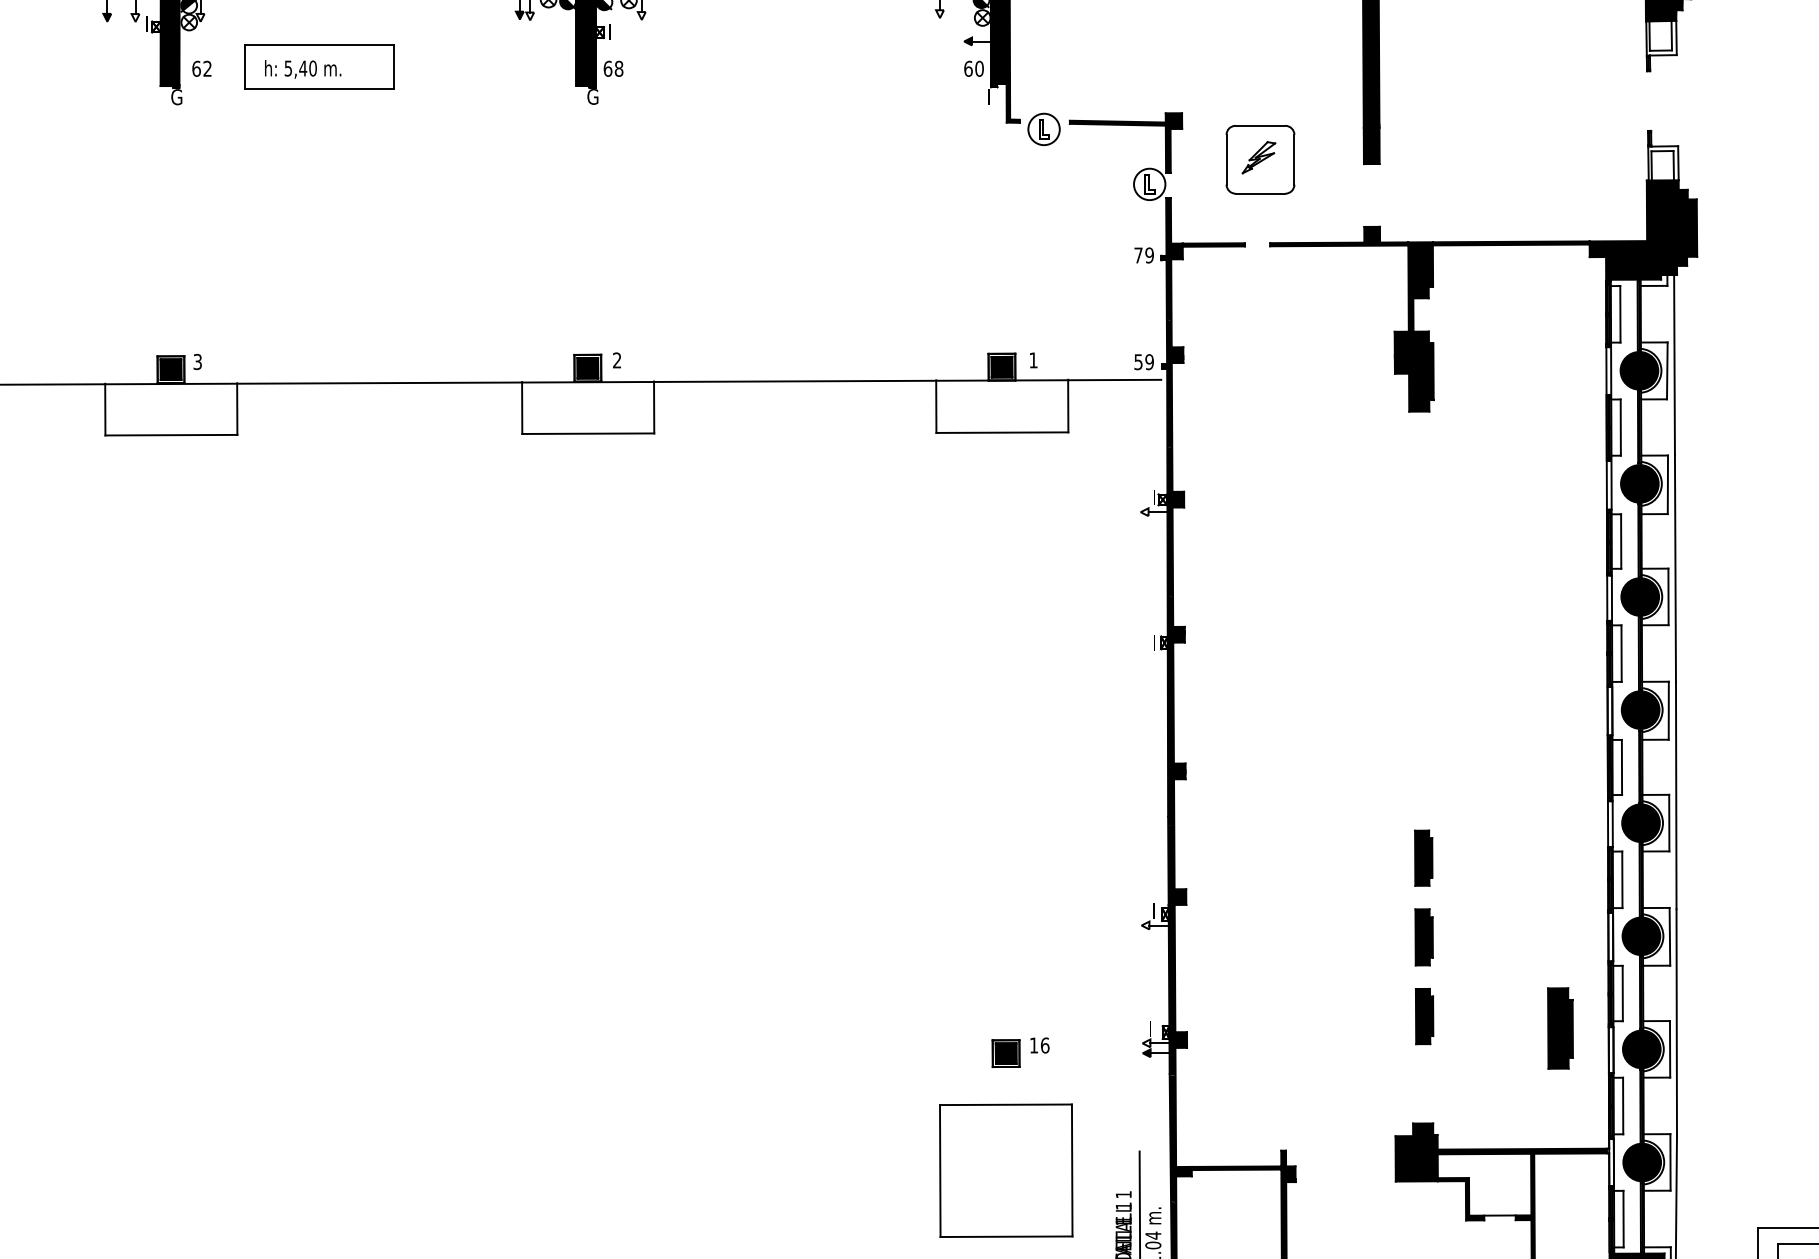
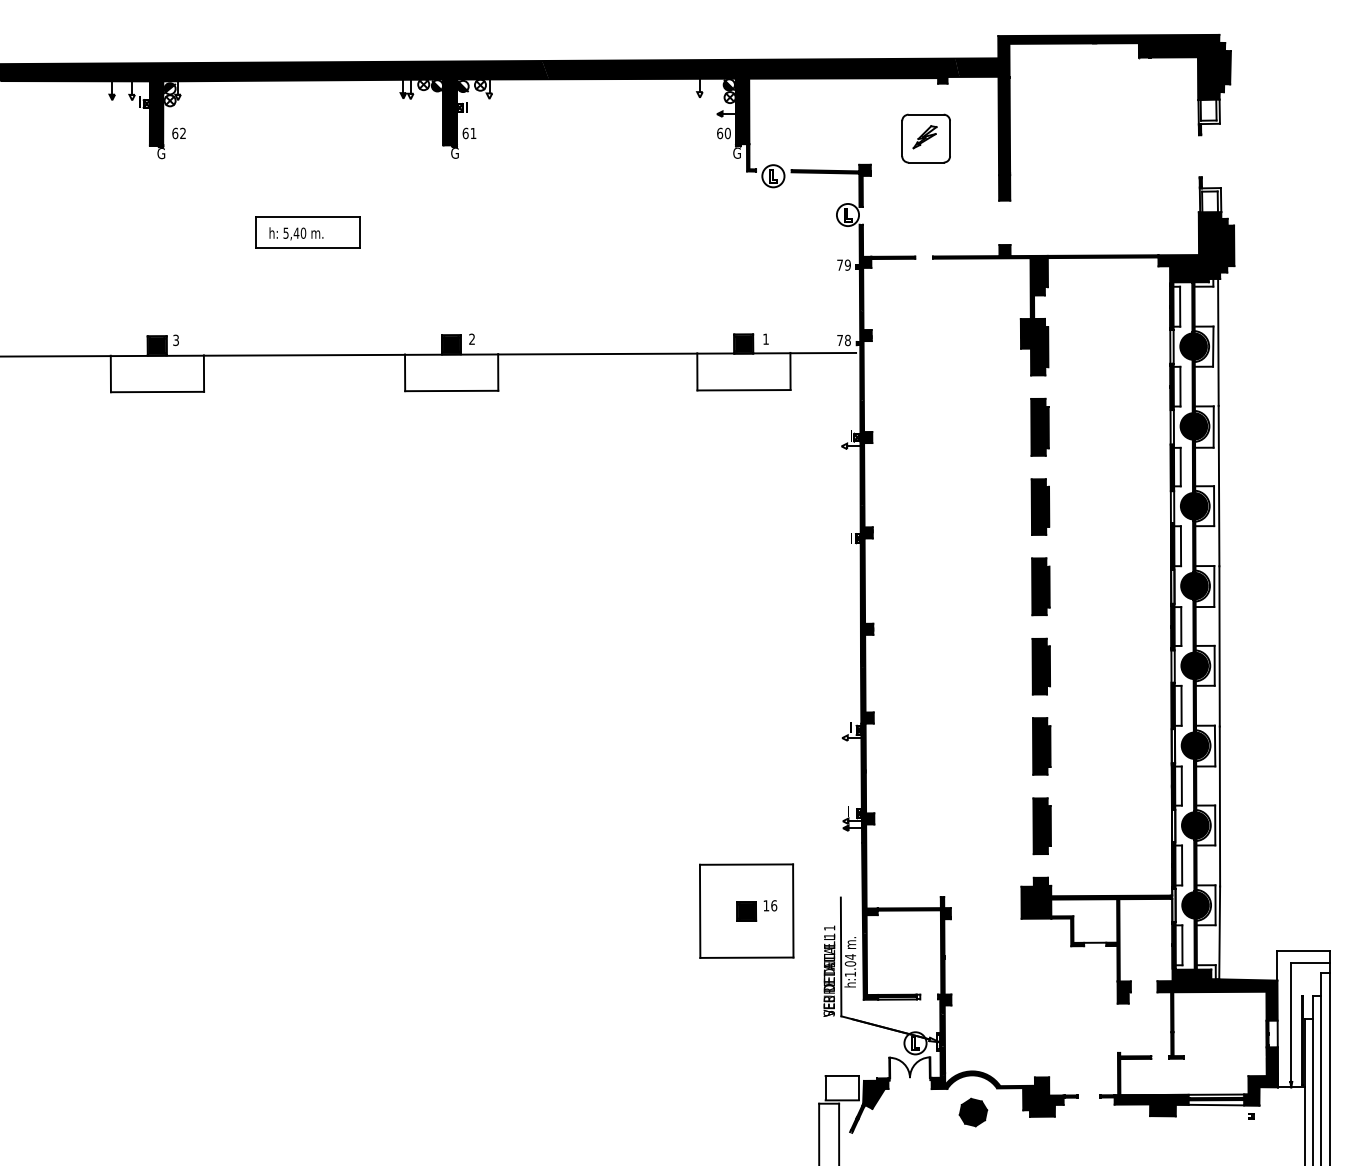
part: (318, 67) -> (307, 232), moved
text: (619, 68) -> (473, 133), 68 -> 61
text: (991, 95) -> (736, 152), I -> G
part: (1259, 159) -> (925, 138), moved
text: (1143, 362) -> (843, 340), 59 -> 78
part: (1422, 526) -> (1040, 456), added
part: (1423, 937) -> (1041, 746), size x1.43
part: (1559, 1028) -> (1040, 586), moved
part: (1020, 1052) -> (756, 910), moved

